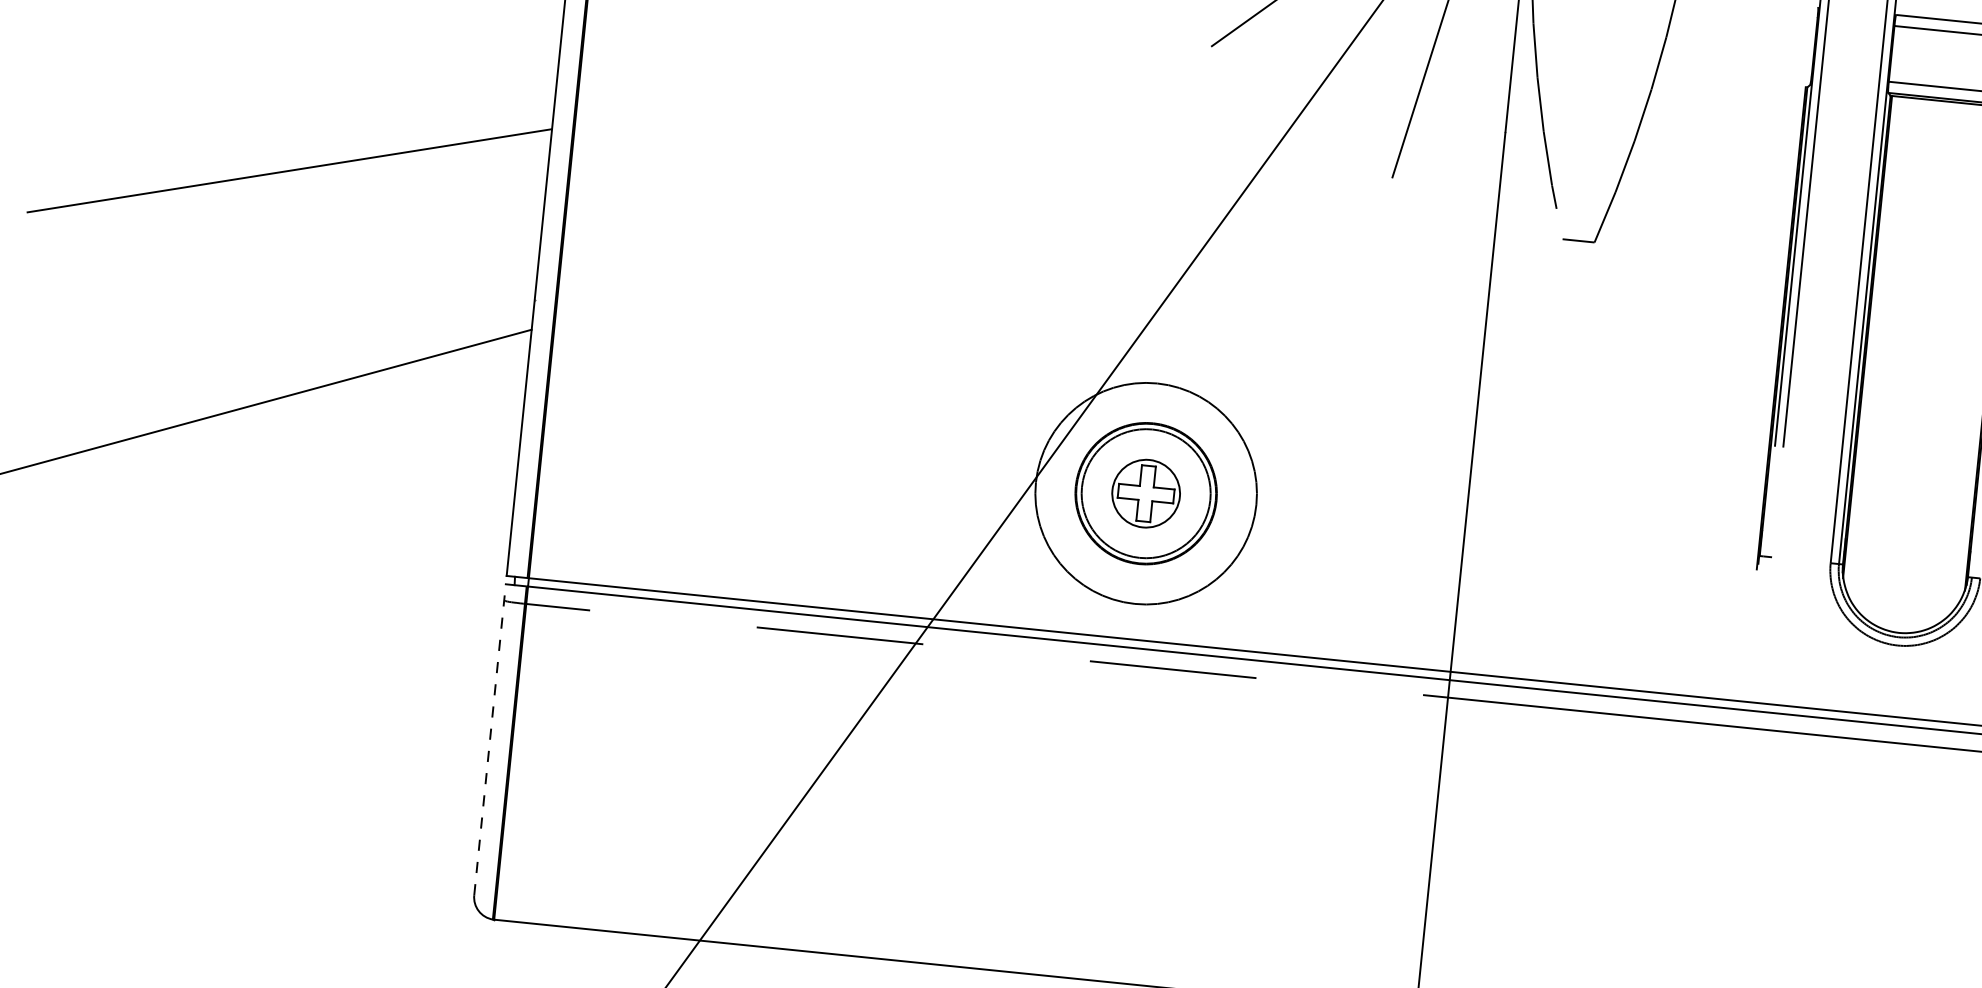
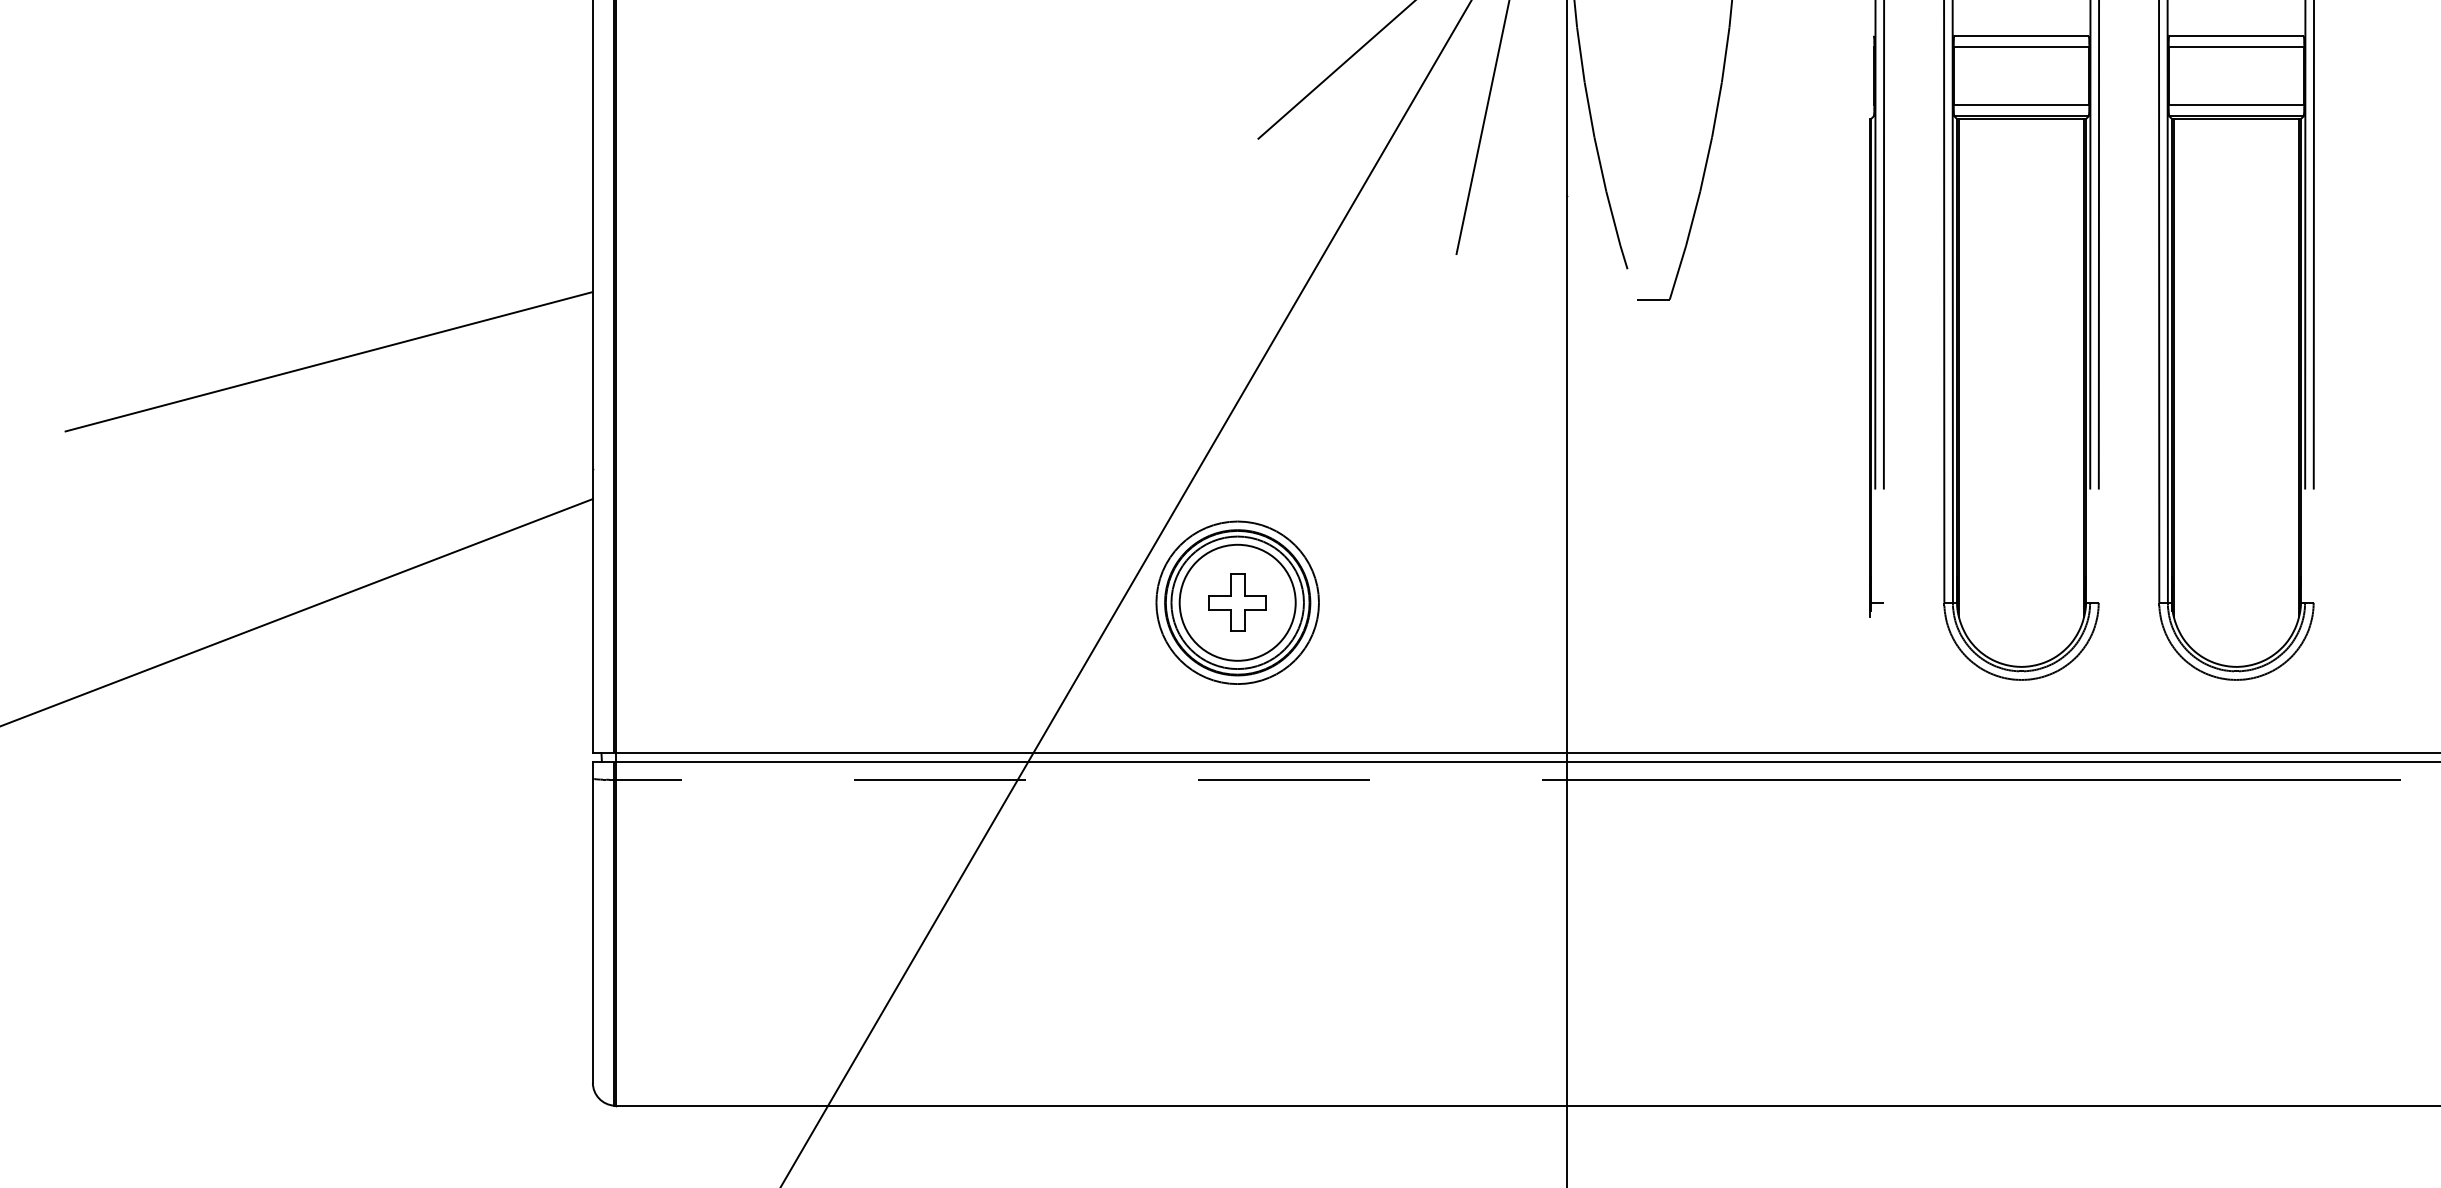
circle: (1145, 493) -> (1237, 602), size x0.71
circle: (1145, 493) -> (1237, 602), size x1.67
line: (489, 738) -> (592, 921), dashed -> solid

